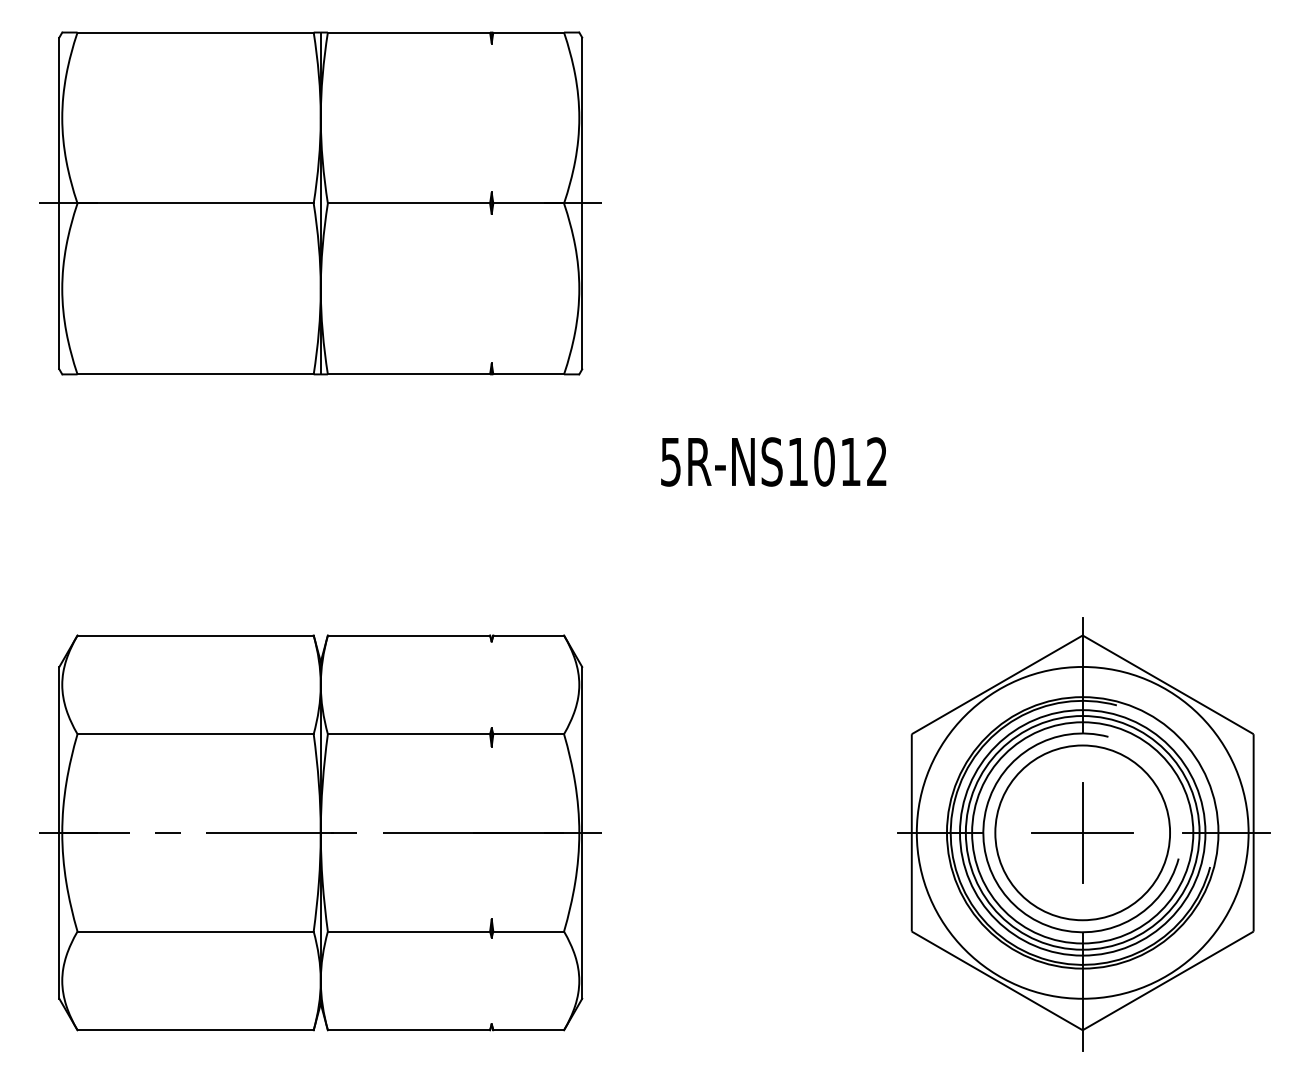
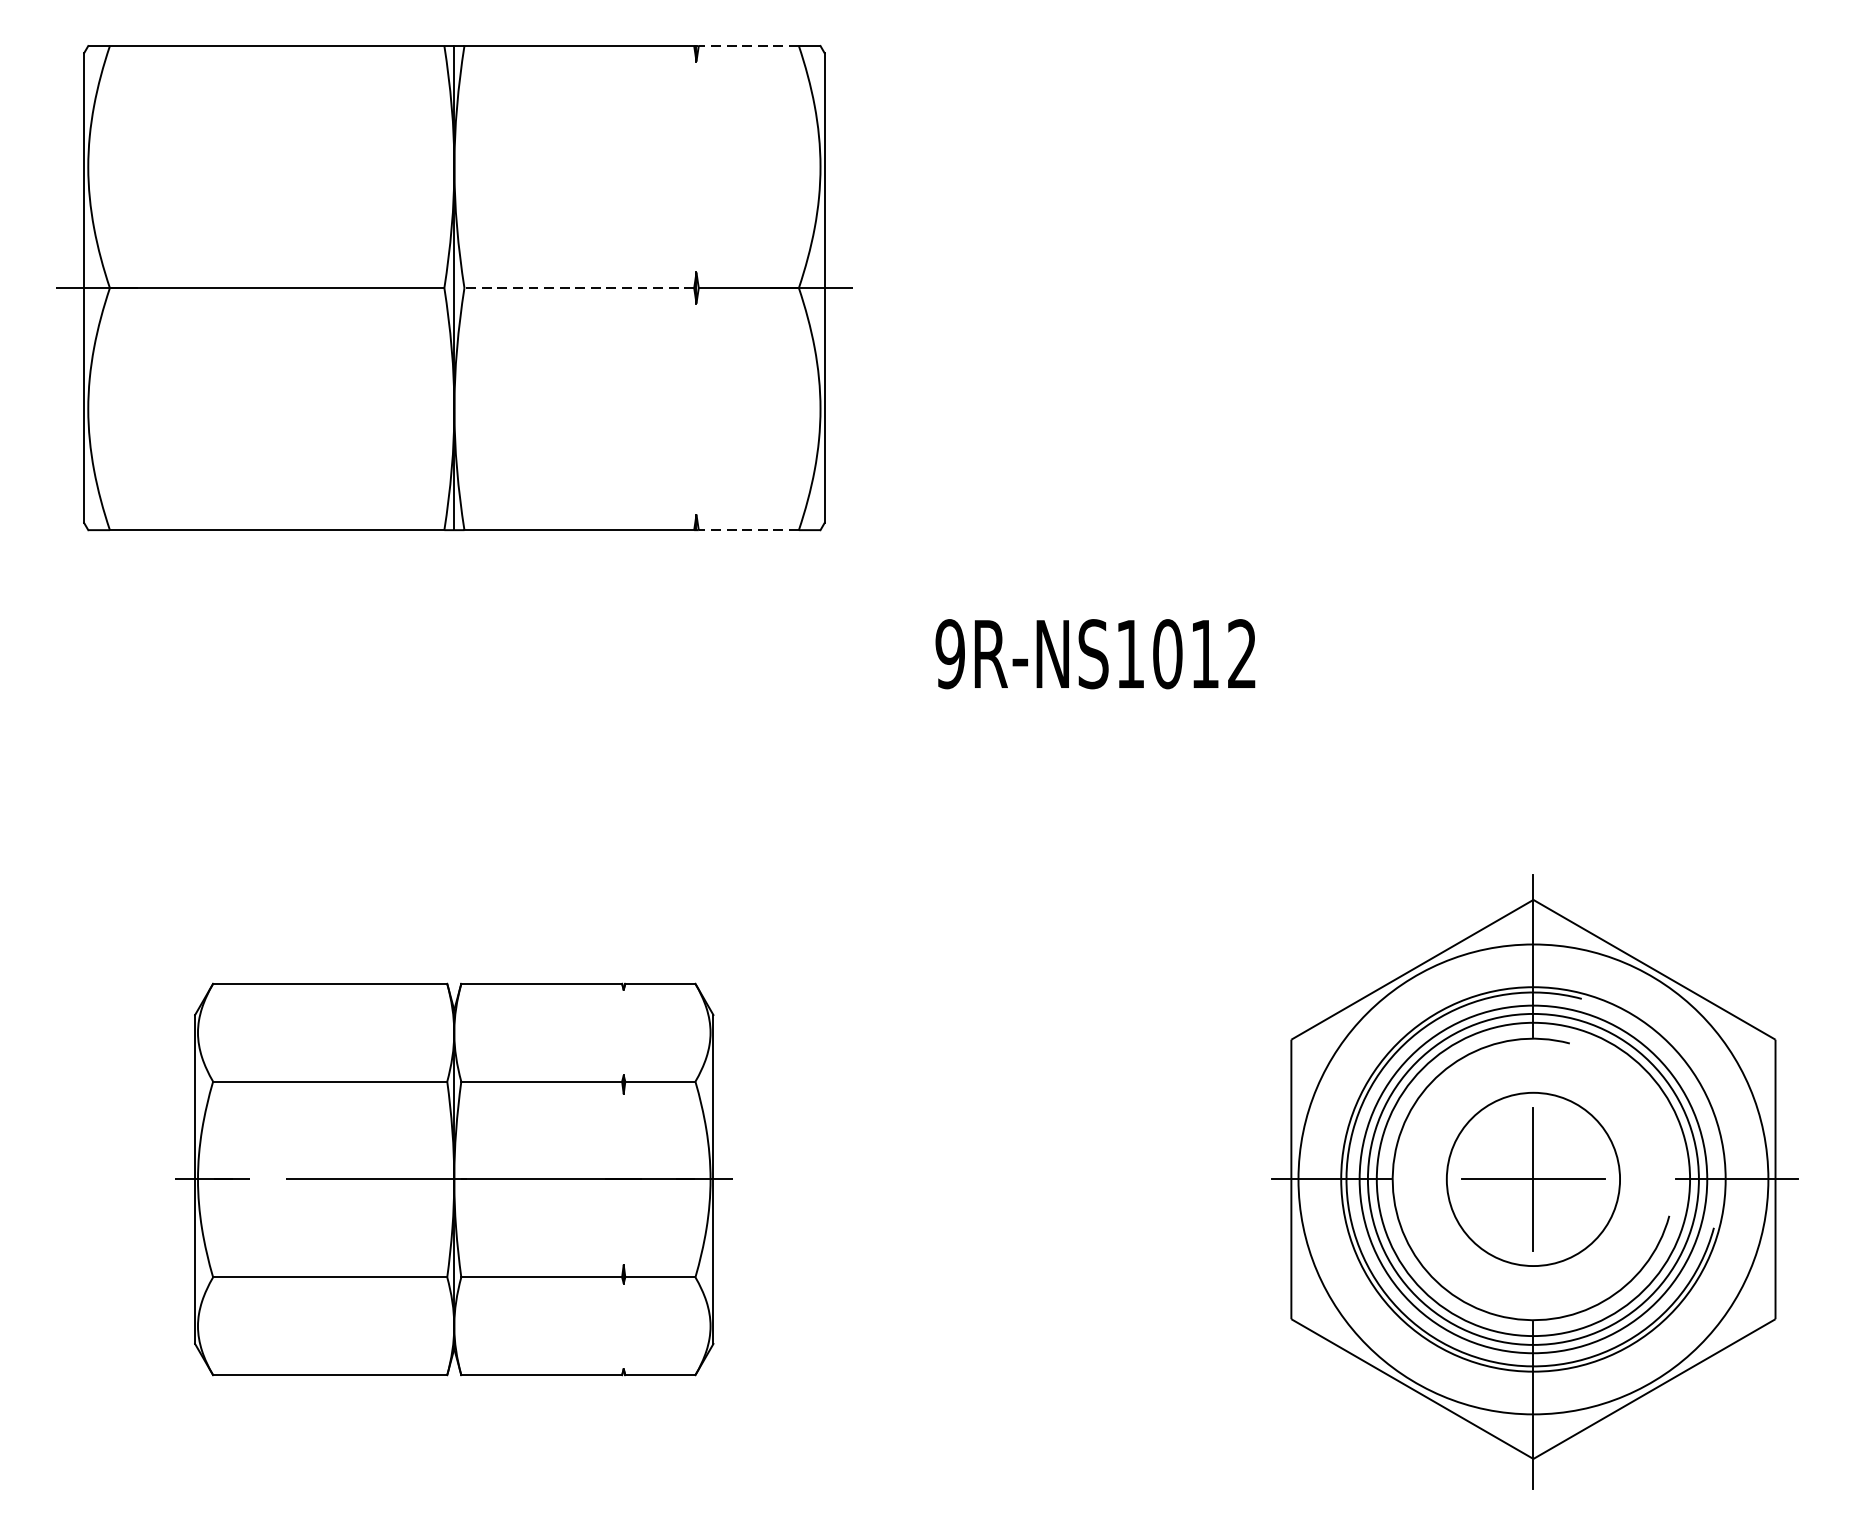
line: (528, 32) -> (748, 45), solid -> dashed
line: (408, 203) -> (578, 288), solid -> dashed
line: (528, 374) -> (748, 530), solid -> dashed
text: (670, 461) -> (949, 653), 5R-NS1012 -> 9R-NS1012
part: (320, 832) -> (453, 1178), size x0.7
circle: (1082, 832) -> (1533, 1178), size x0.7

